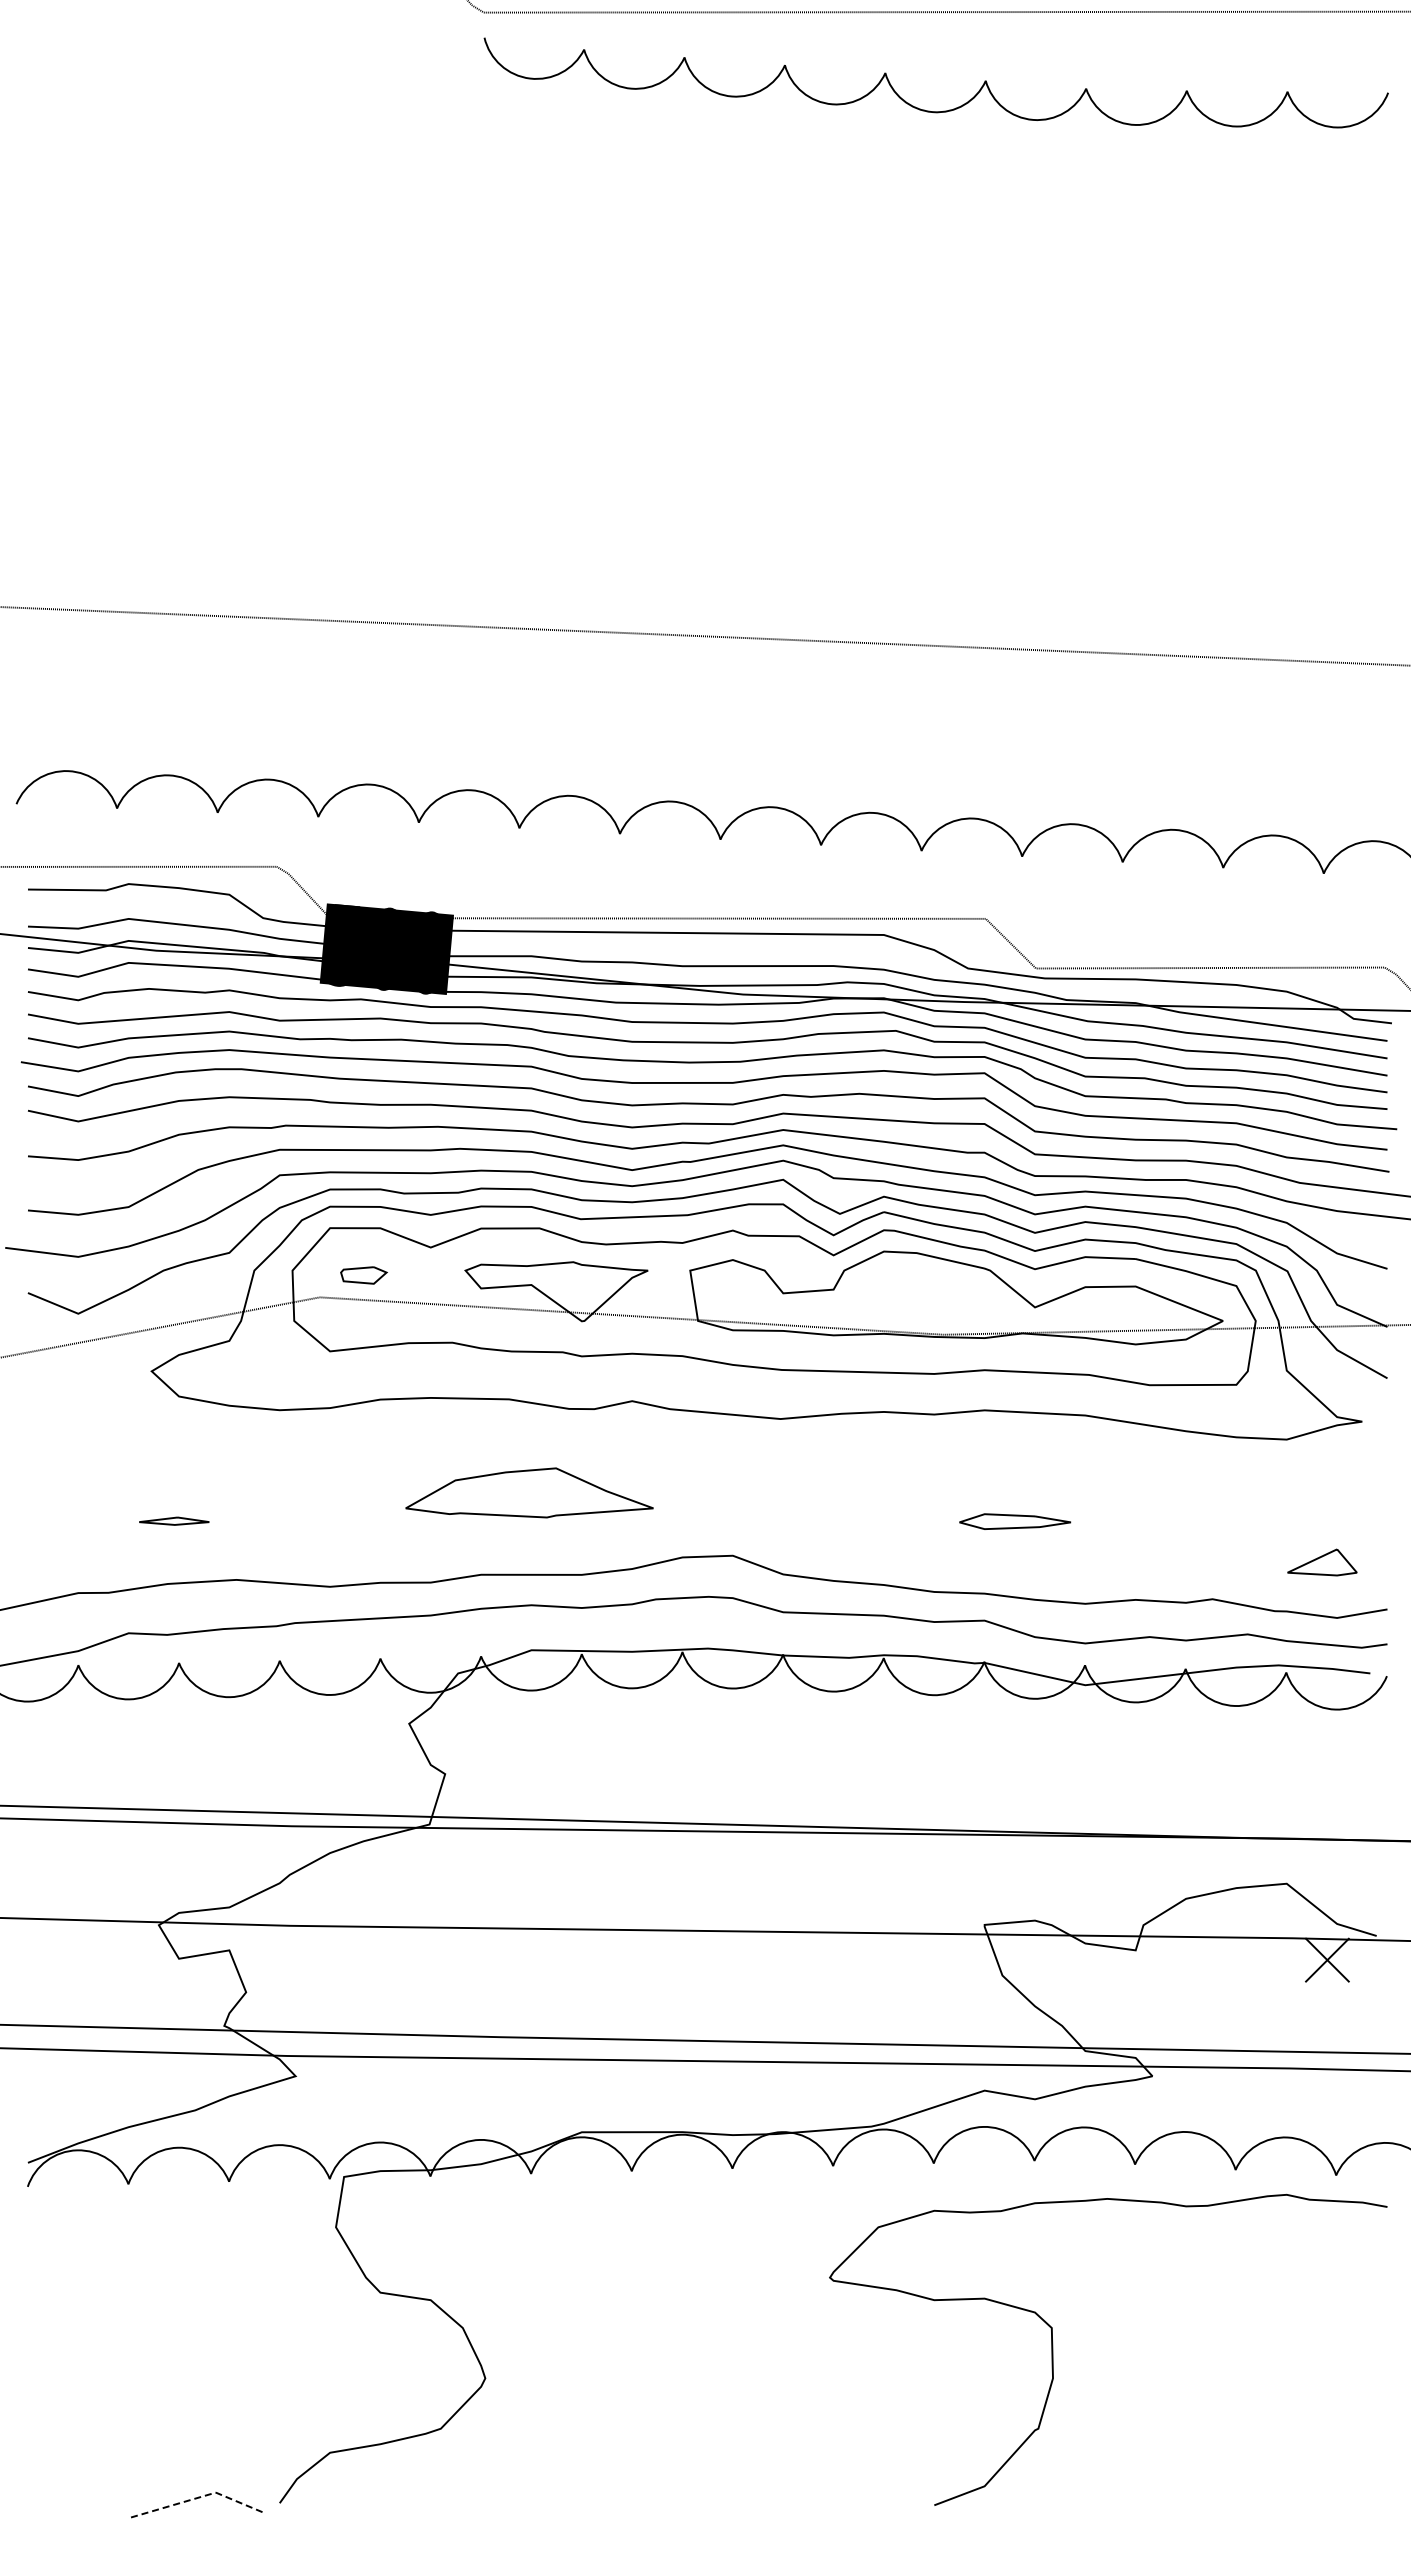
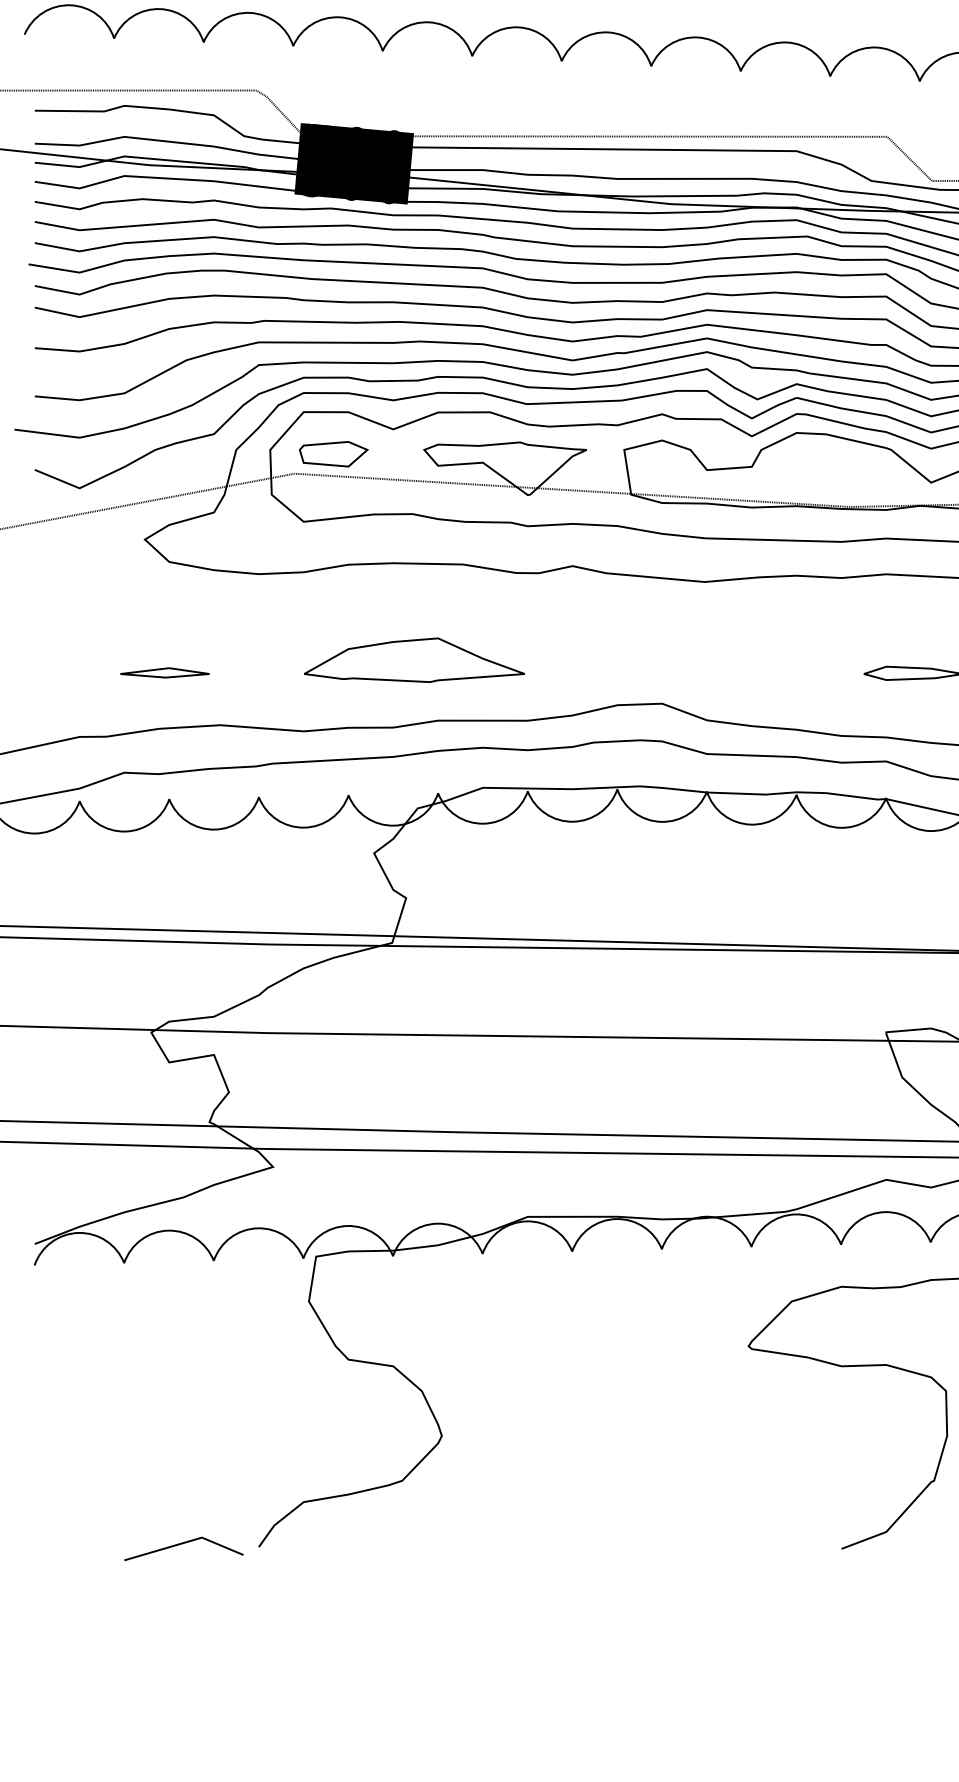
part: (363, 1275) -> (333, 454), size x1.67
part: (529, 1492) -> (414, 659), moved
part: (174, 1521) -> (165, 673), size x1.43
line: (196, 2498) -> (184, 1542), dashed -> solid

